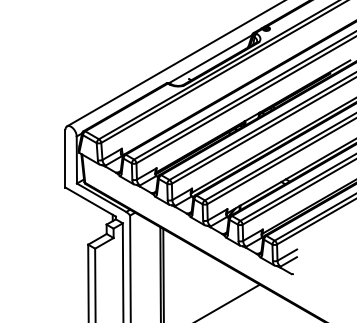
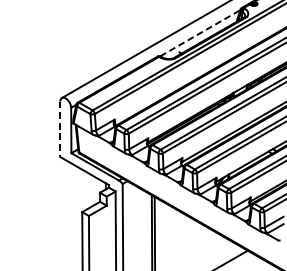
line: (210, 59) -> (200, 33), solid -> dashed
line: (65, 158) -> (60, 129), solid -> dashed

